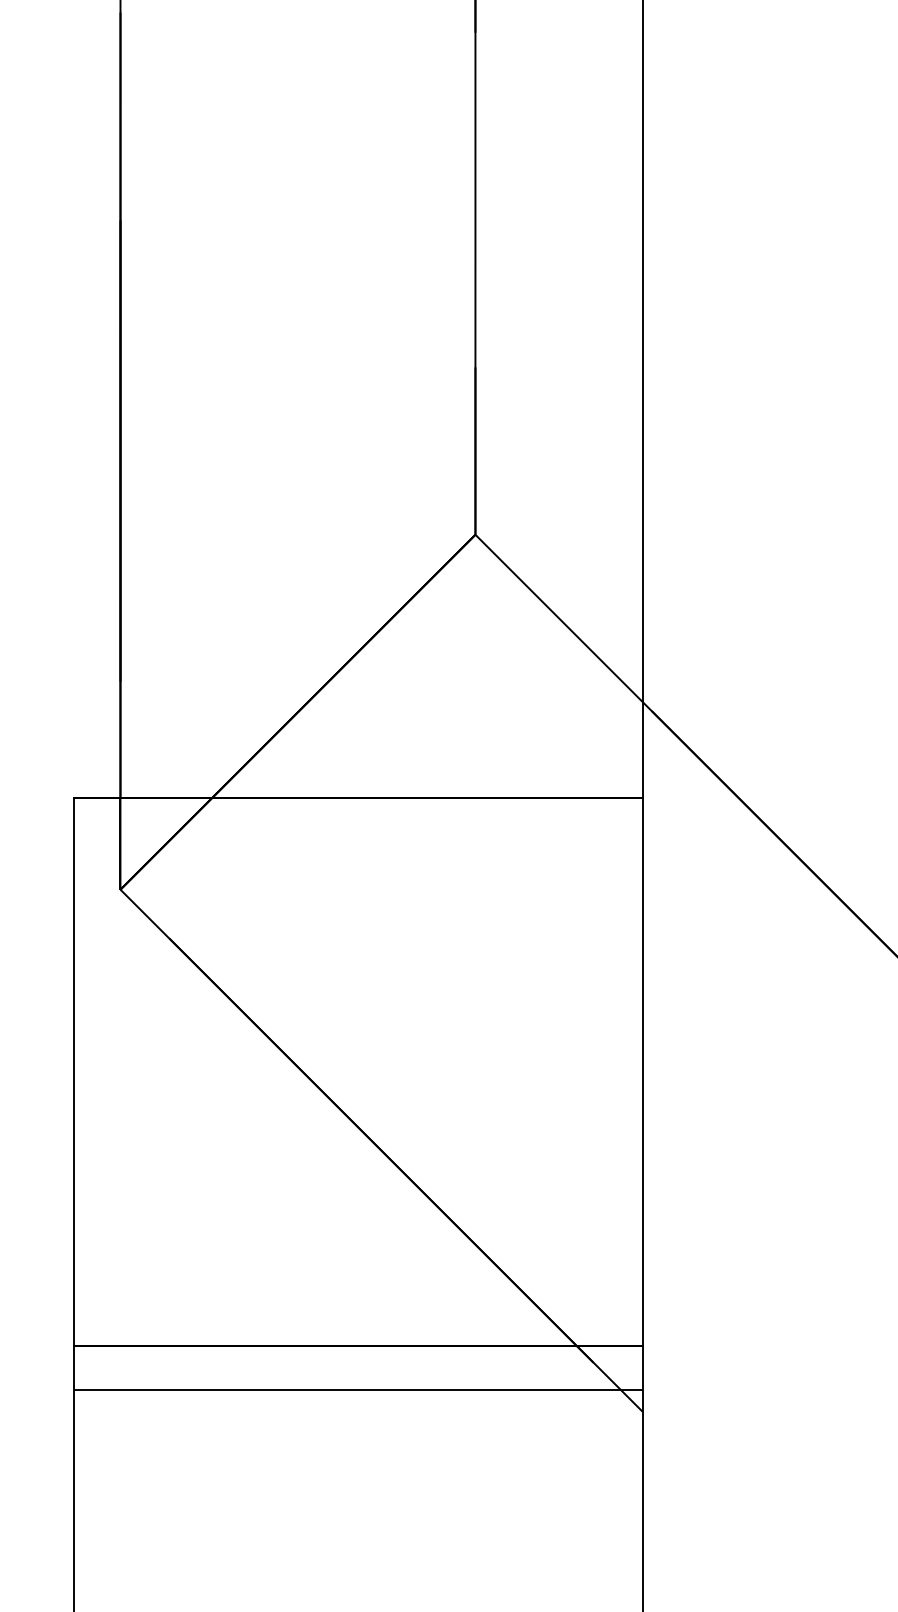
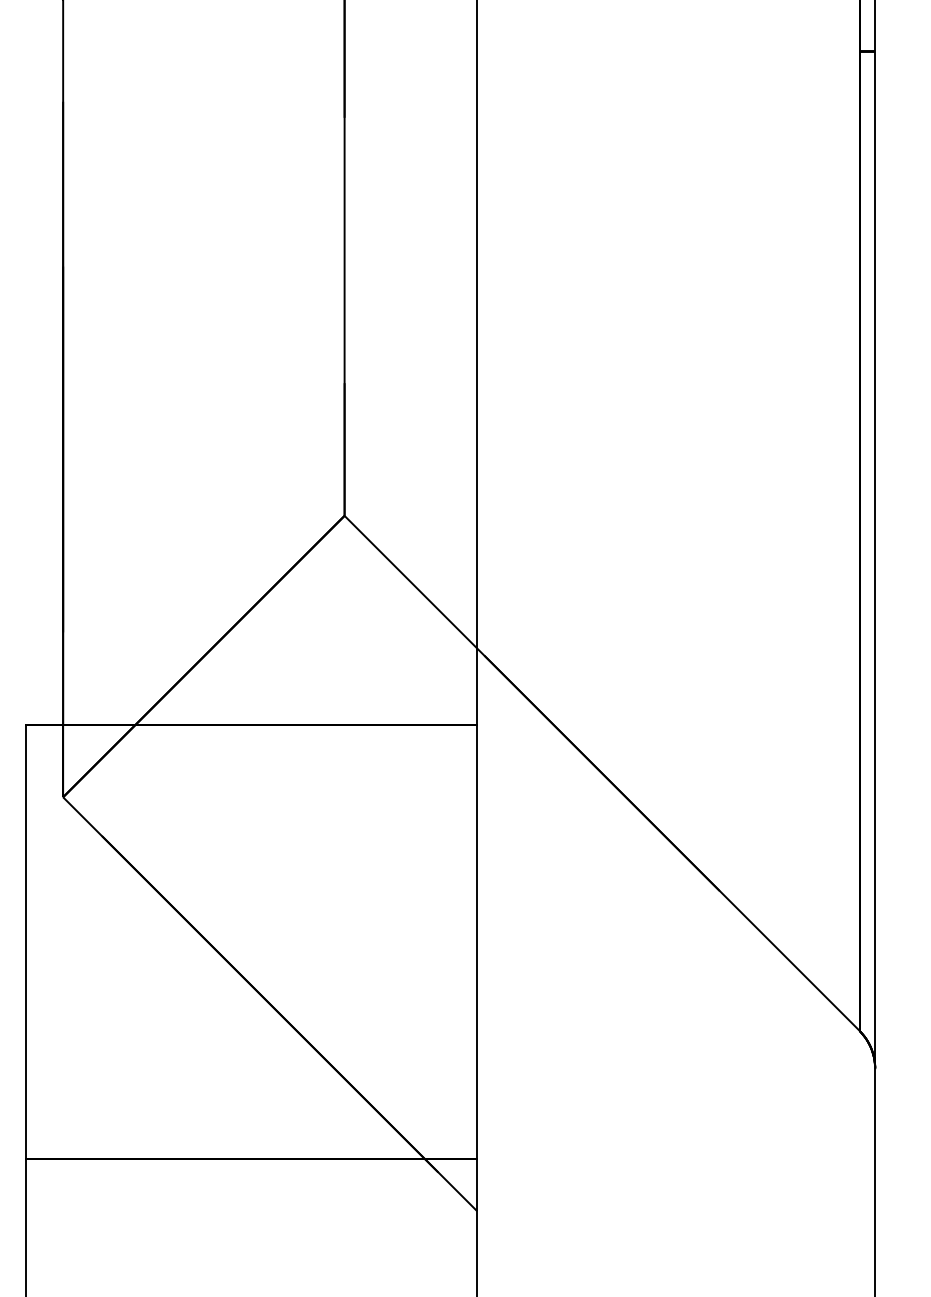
line: (358, 1390) -> (251, 1194), removed

